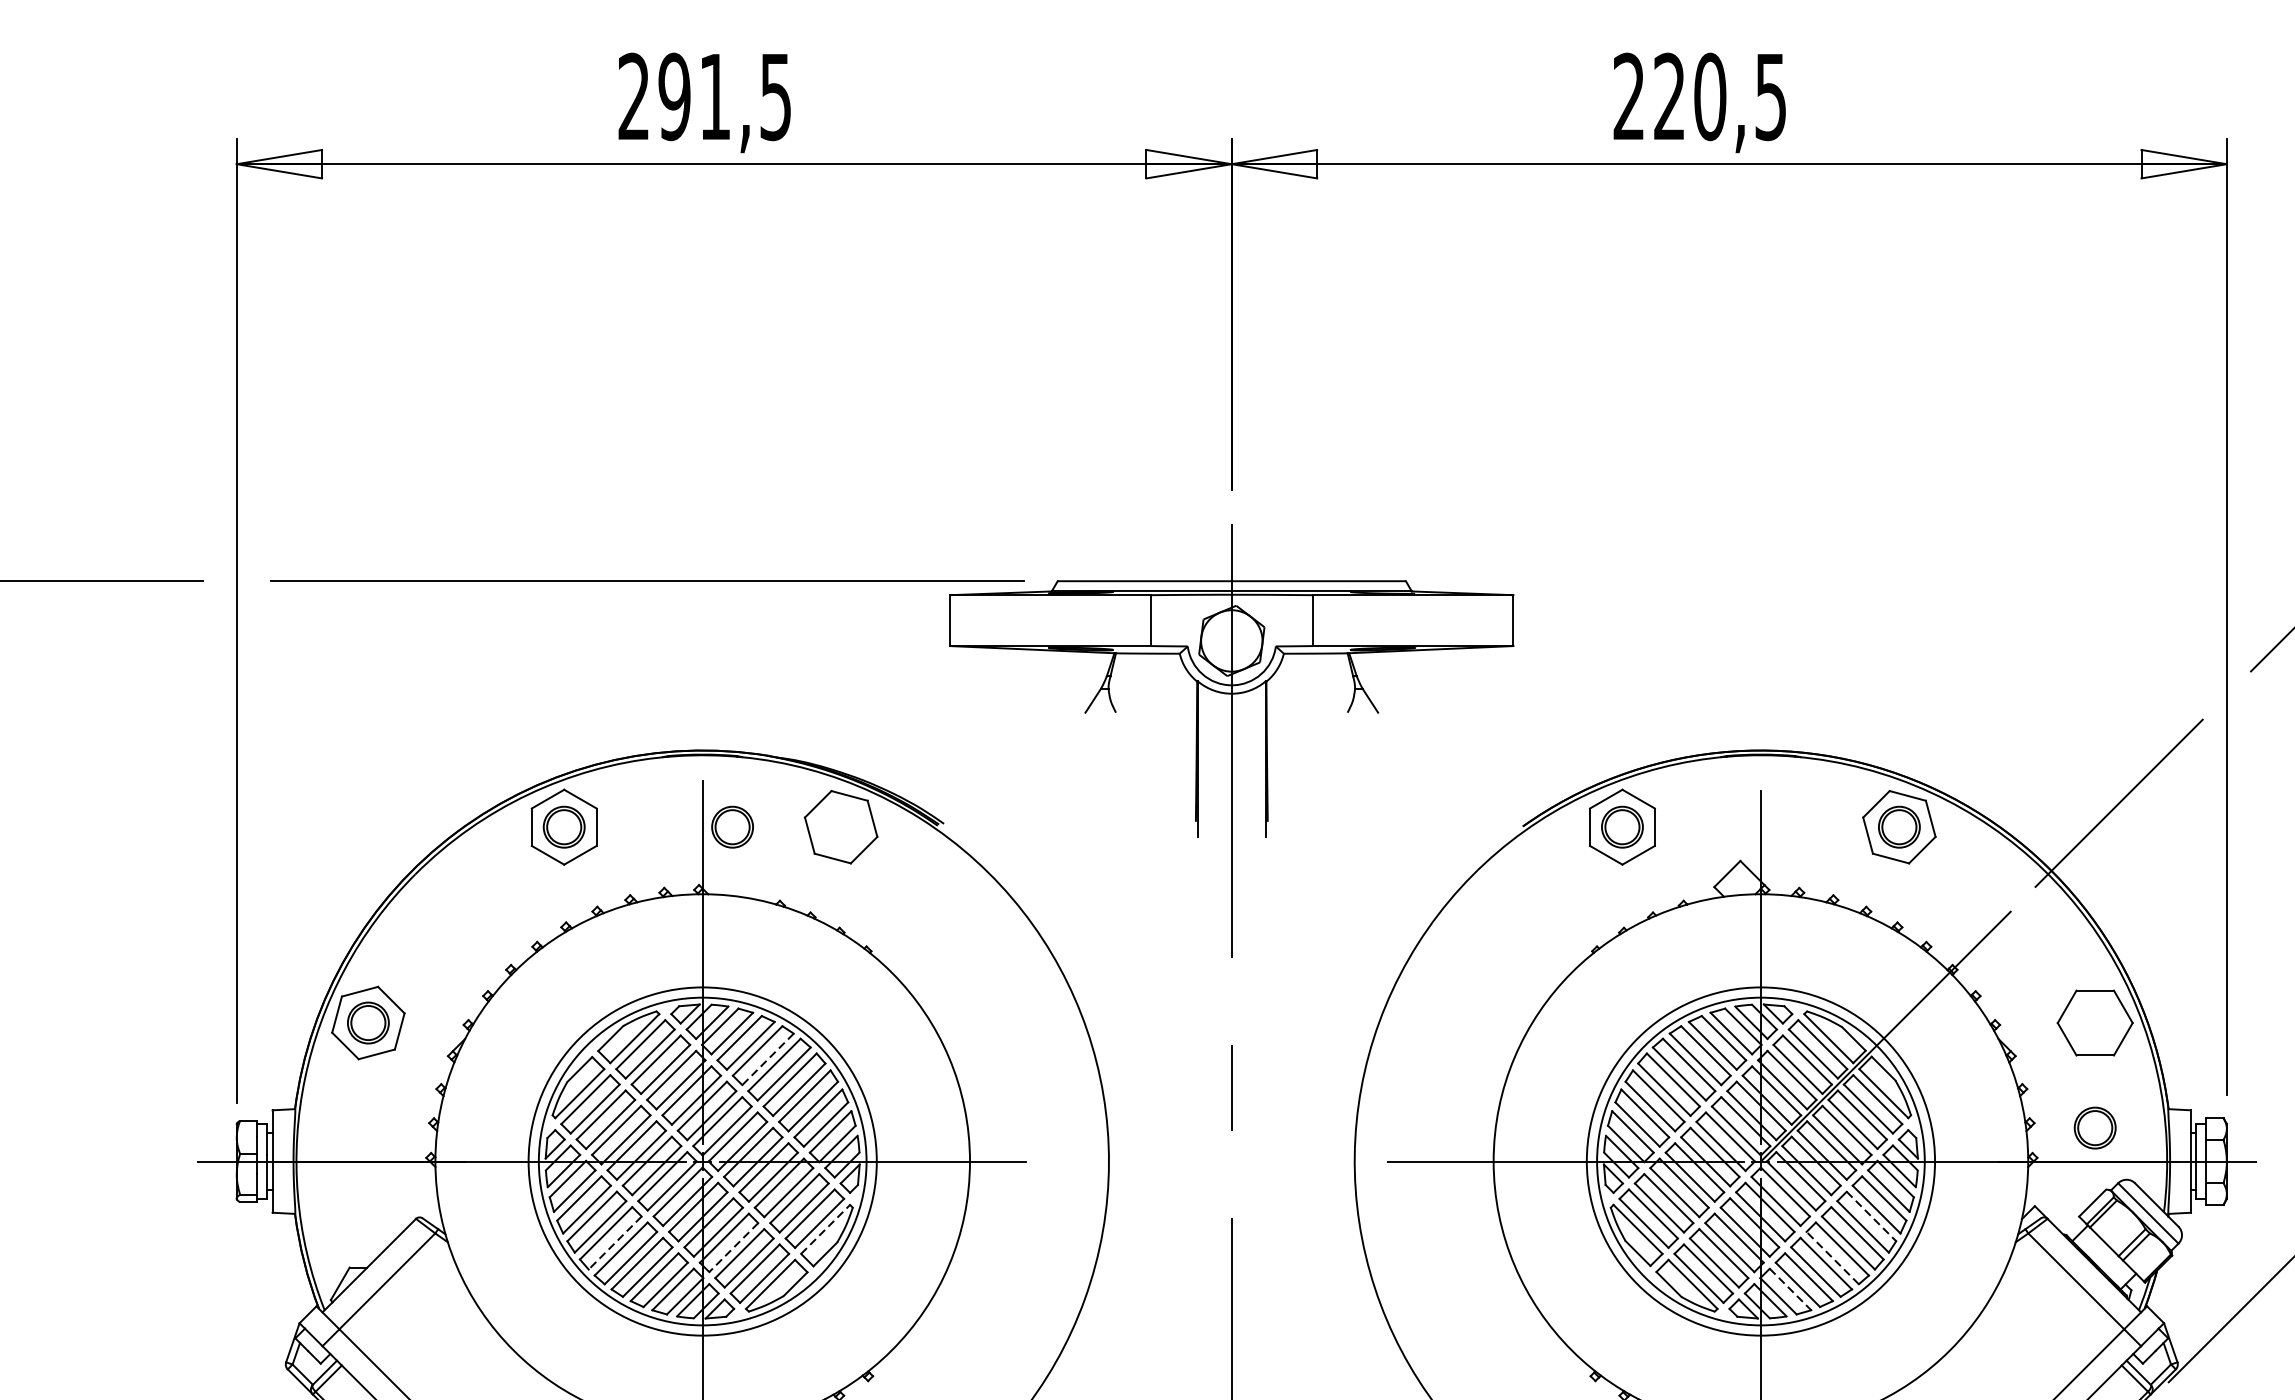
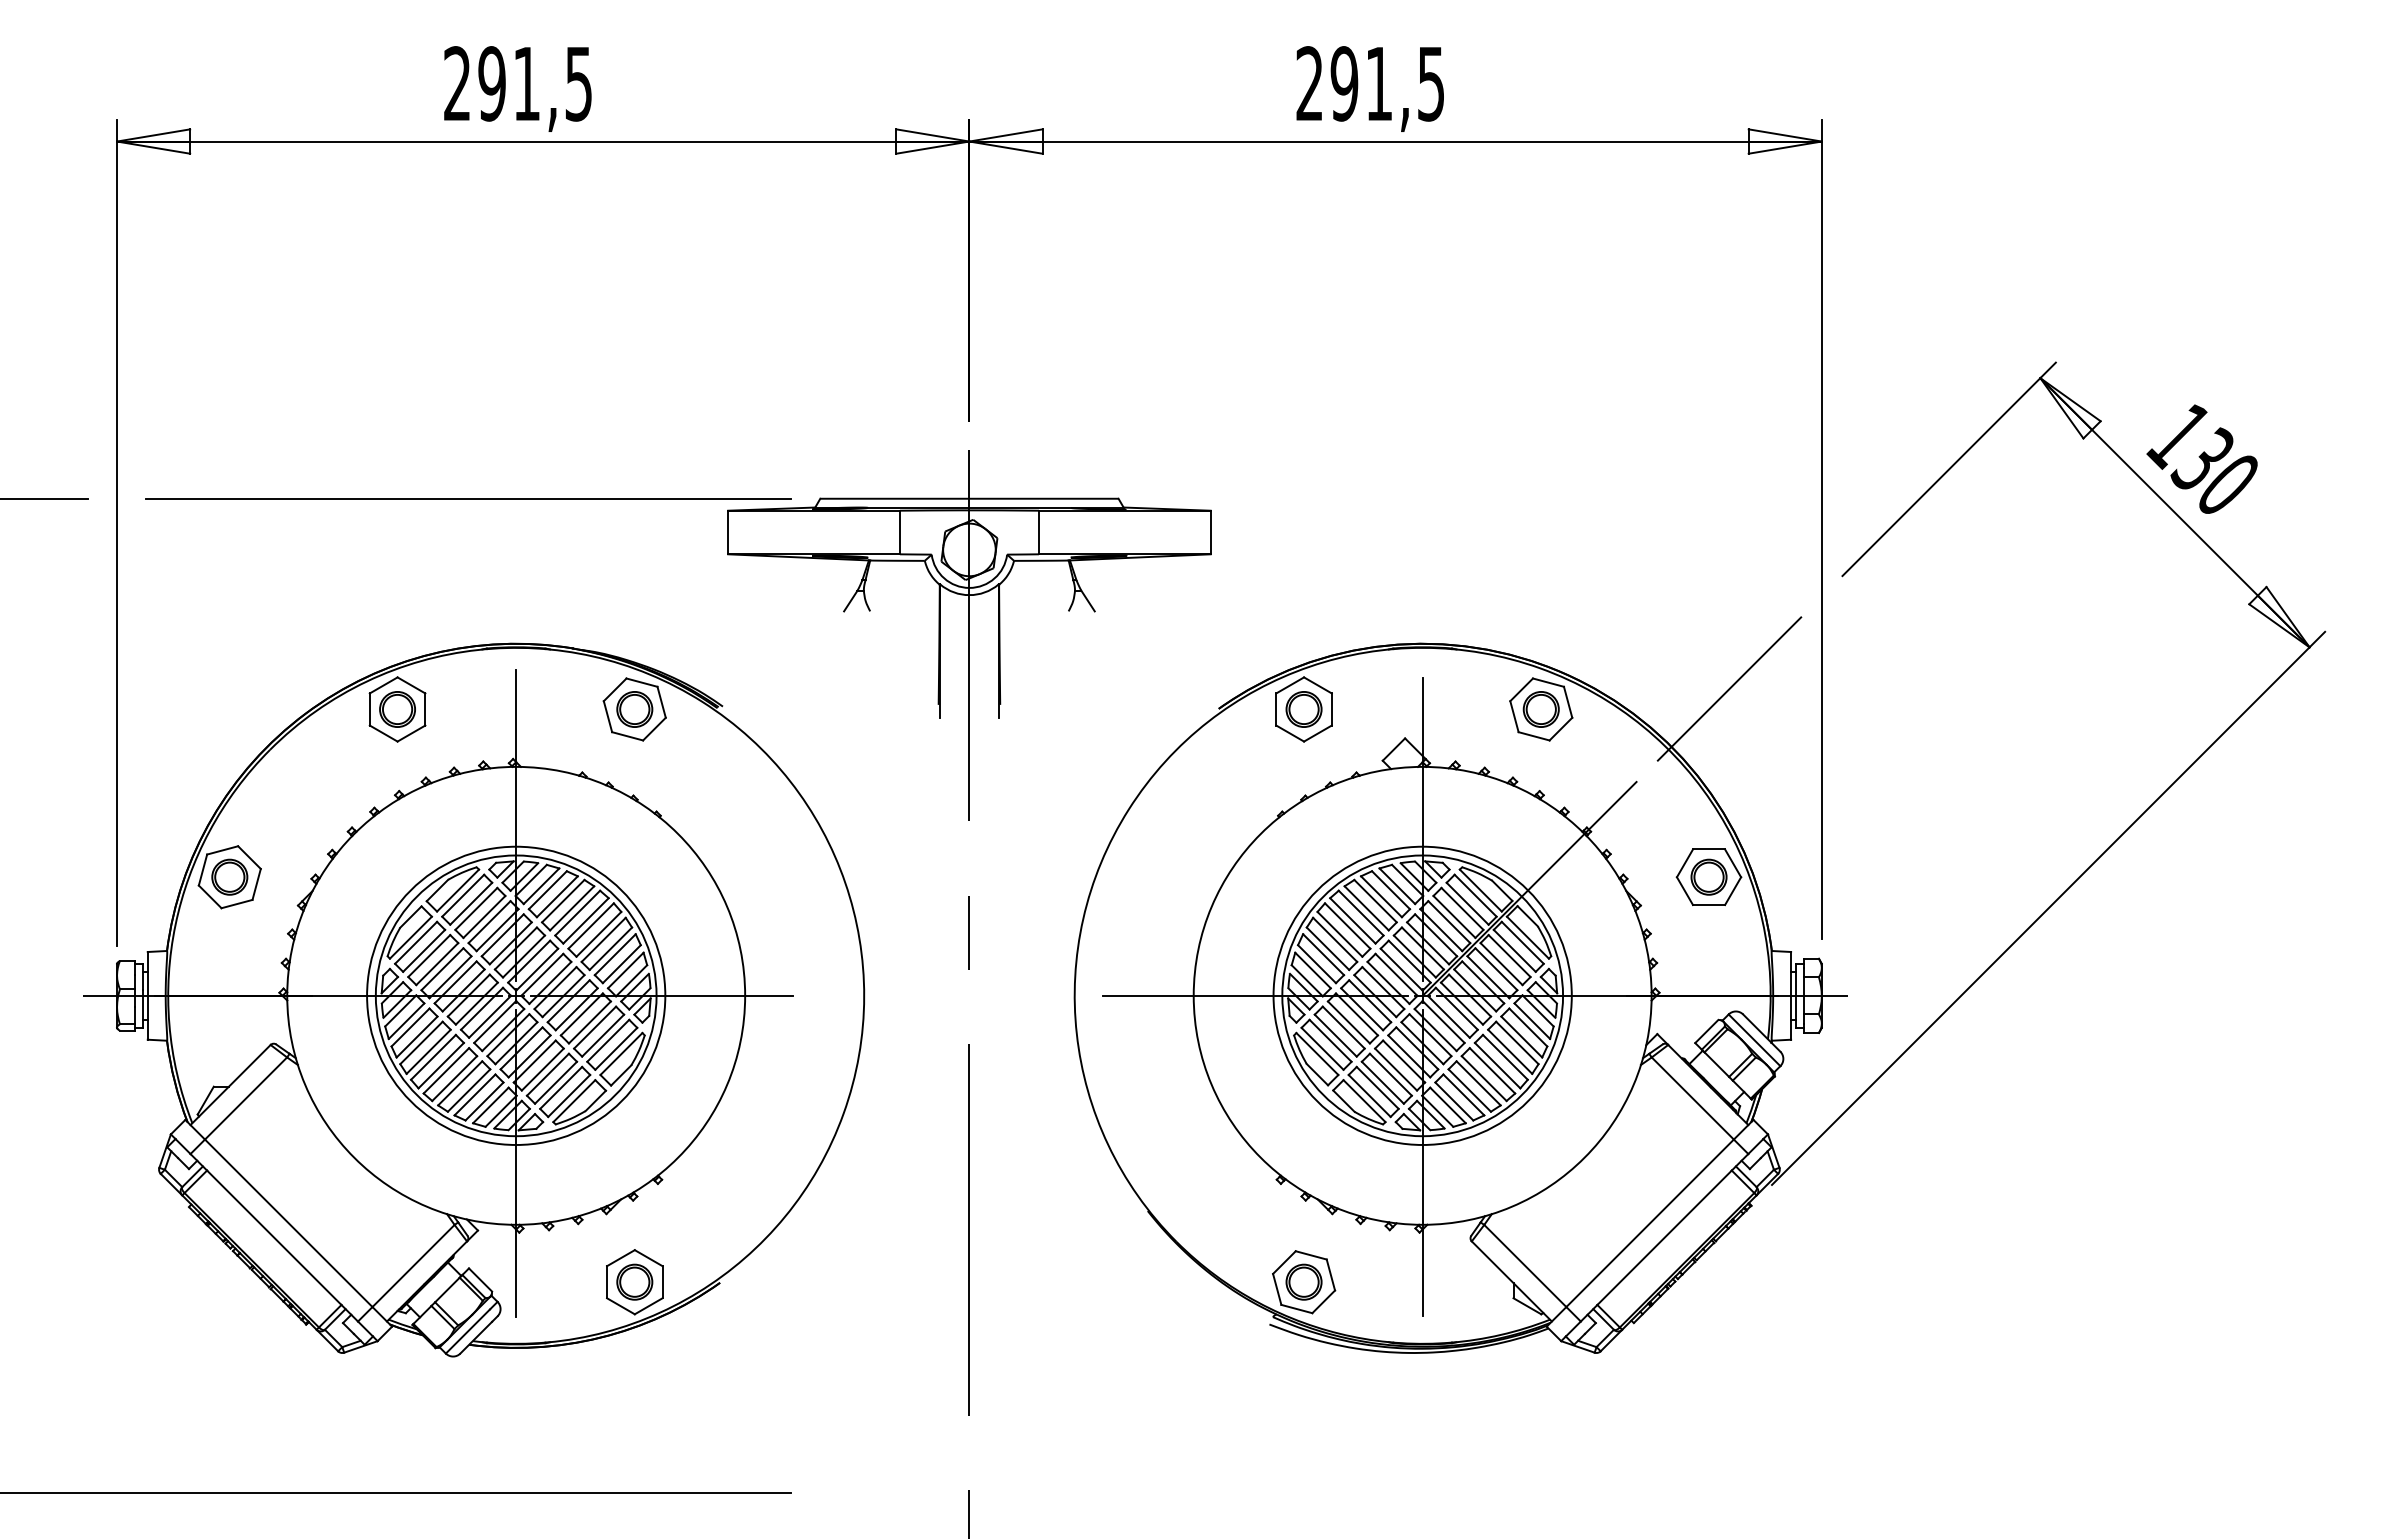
text: (1689, 96) -> (1361, 83), 220,5 -> 291,5
part: (732, 827) -> (634, 709), moved
line: (767, 1059) -> (571, 908), dashed -> solid
part: (2094, 1127) -> (1708, 876), moved
line: (1871, 1215) -> (1517, 1042), dashed -> solid
line: (825, 1229) -> (621, 1054), dashed -> solid
line: (614, 1243) -> (440, 1066), dashed -> solid
line: (733, 1247) -> (542, 1069), dashed -> solid
line: (1833, 1258) -> (1484, 1078), dashed -> solid
line: (1791, 1289) -> (1448, 1105), dashed -> solid

